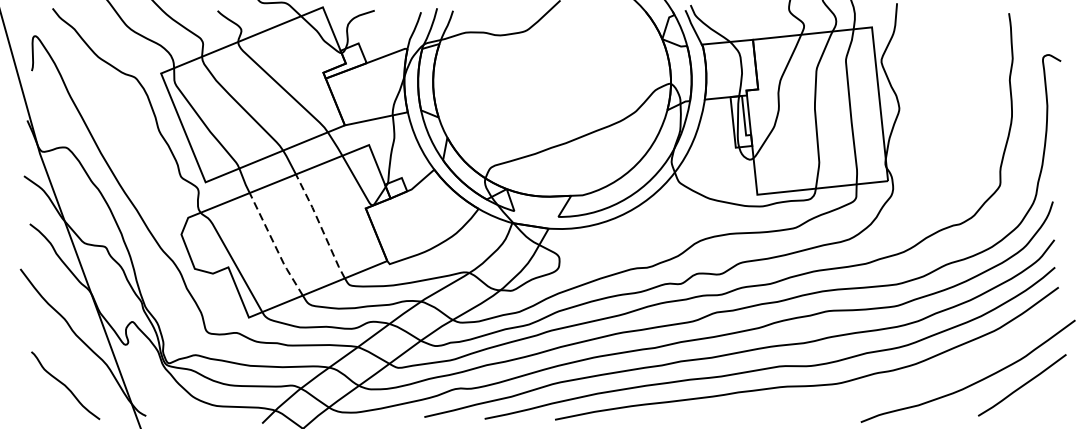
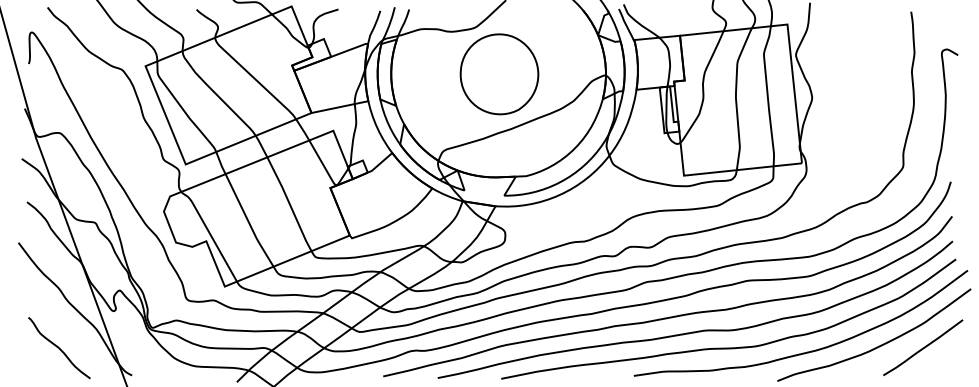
part: (553, 82) -> (499, 74), added
line: (320, 225) -> (289, 203), dashed -> solid
line: (275, 246) -> (248, 222), dashed -> solid
curve: (893, 389) -> (806, 351), added

